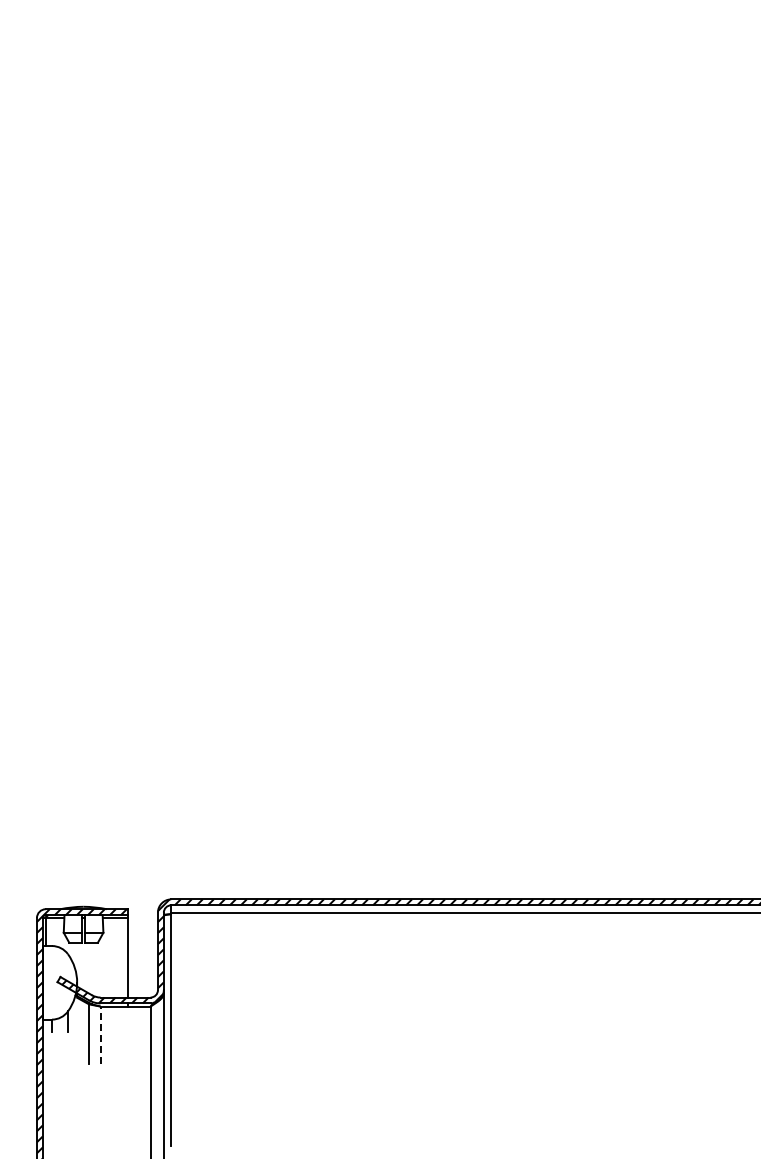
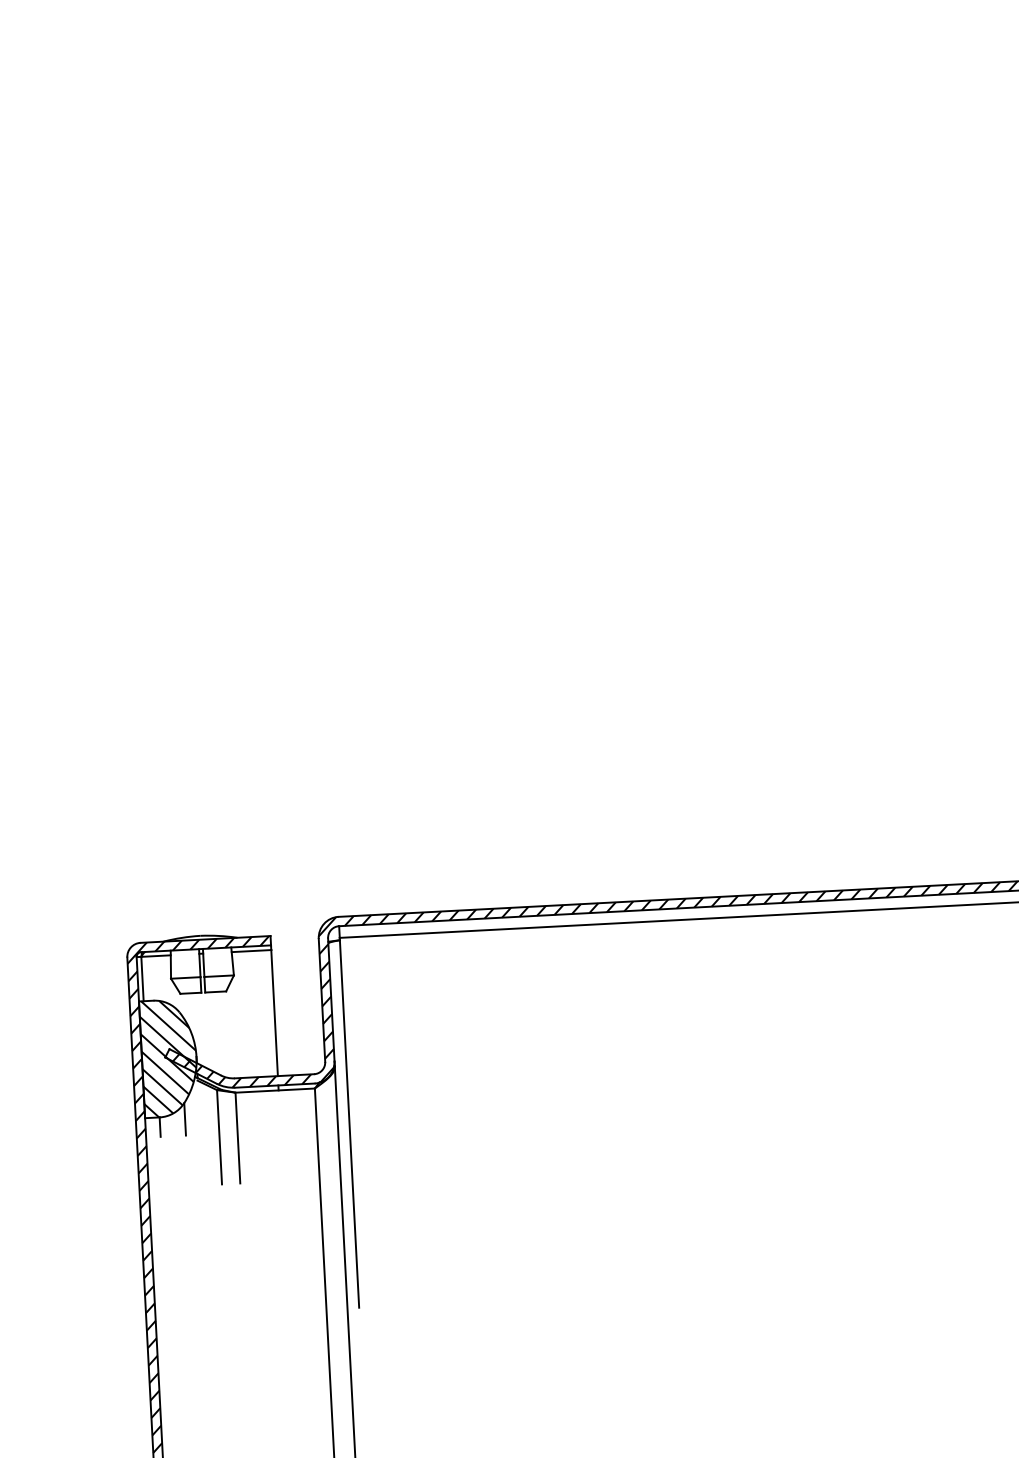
hatch: (59, 982) -> (168, 1057), added
line: (100, 1035) -> (237, 1138), dashed -> solid

